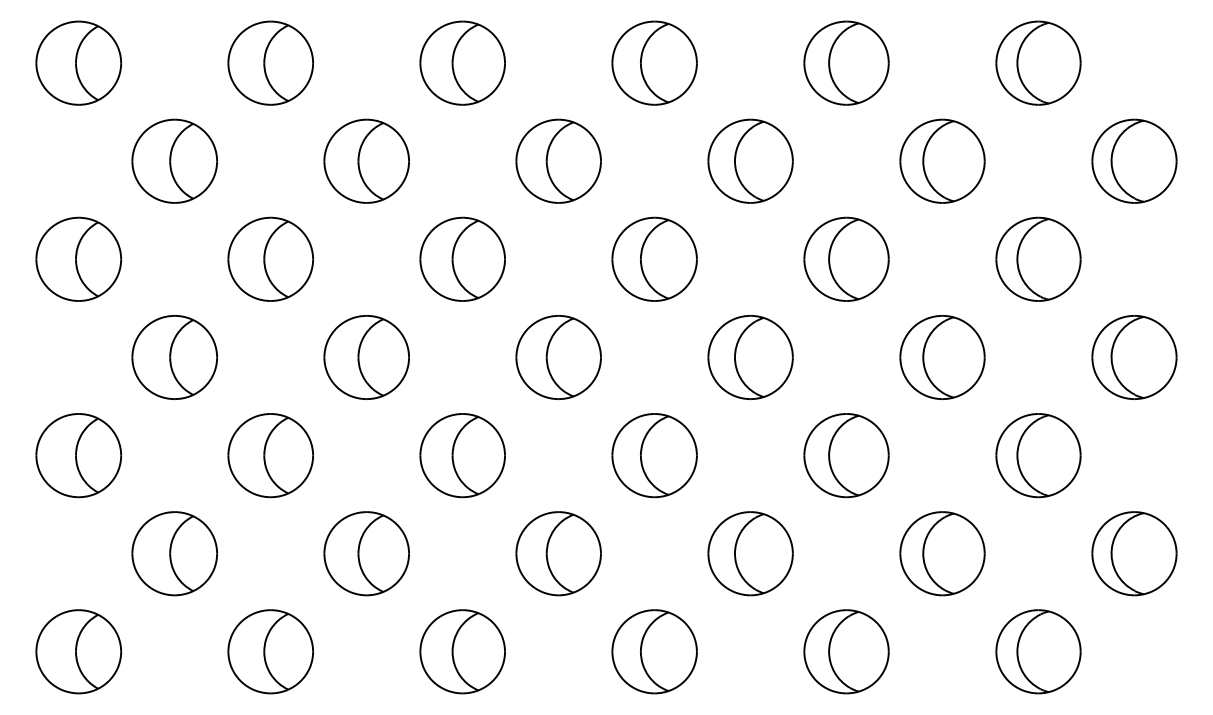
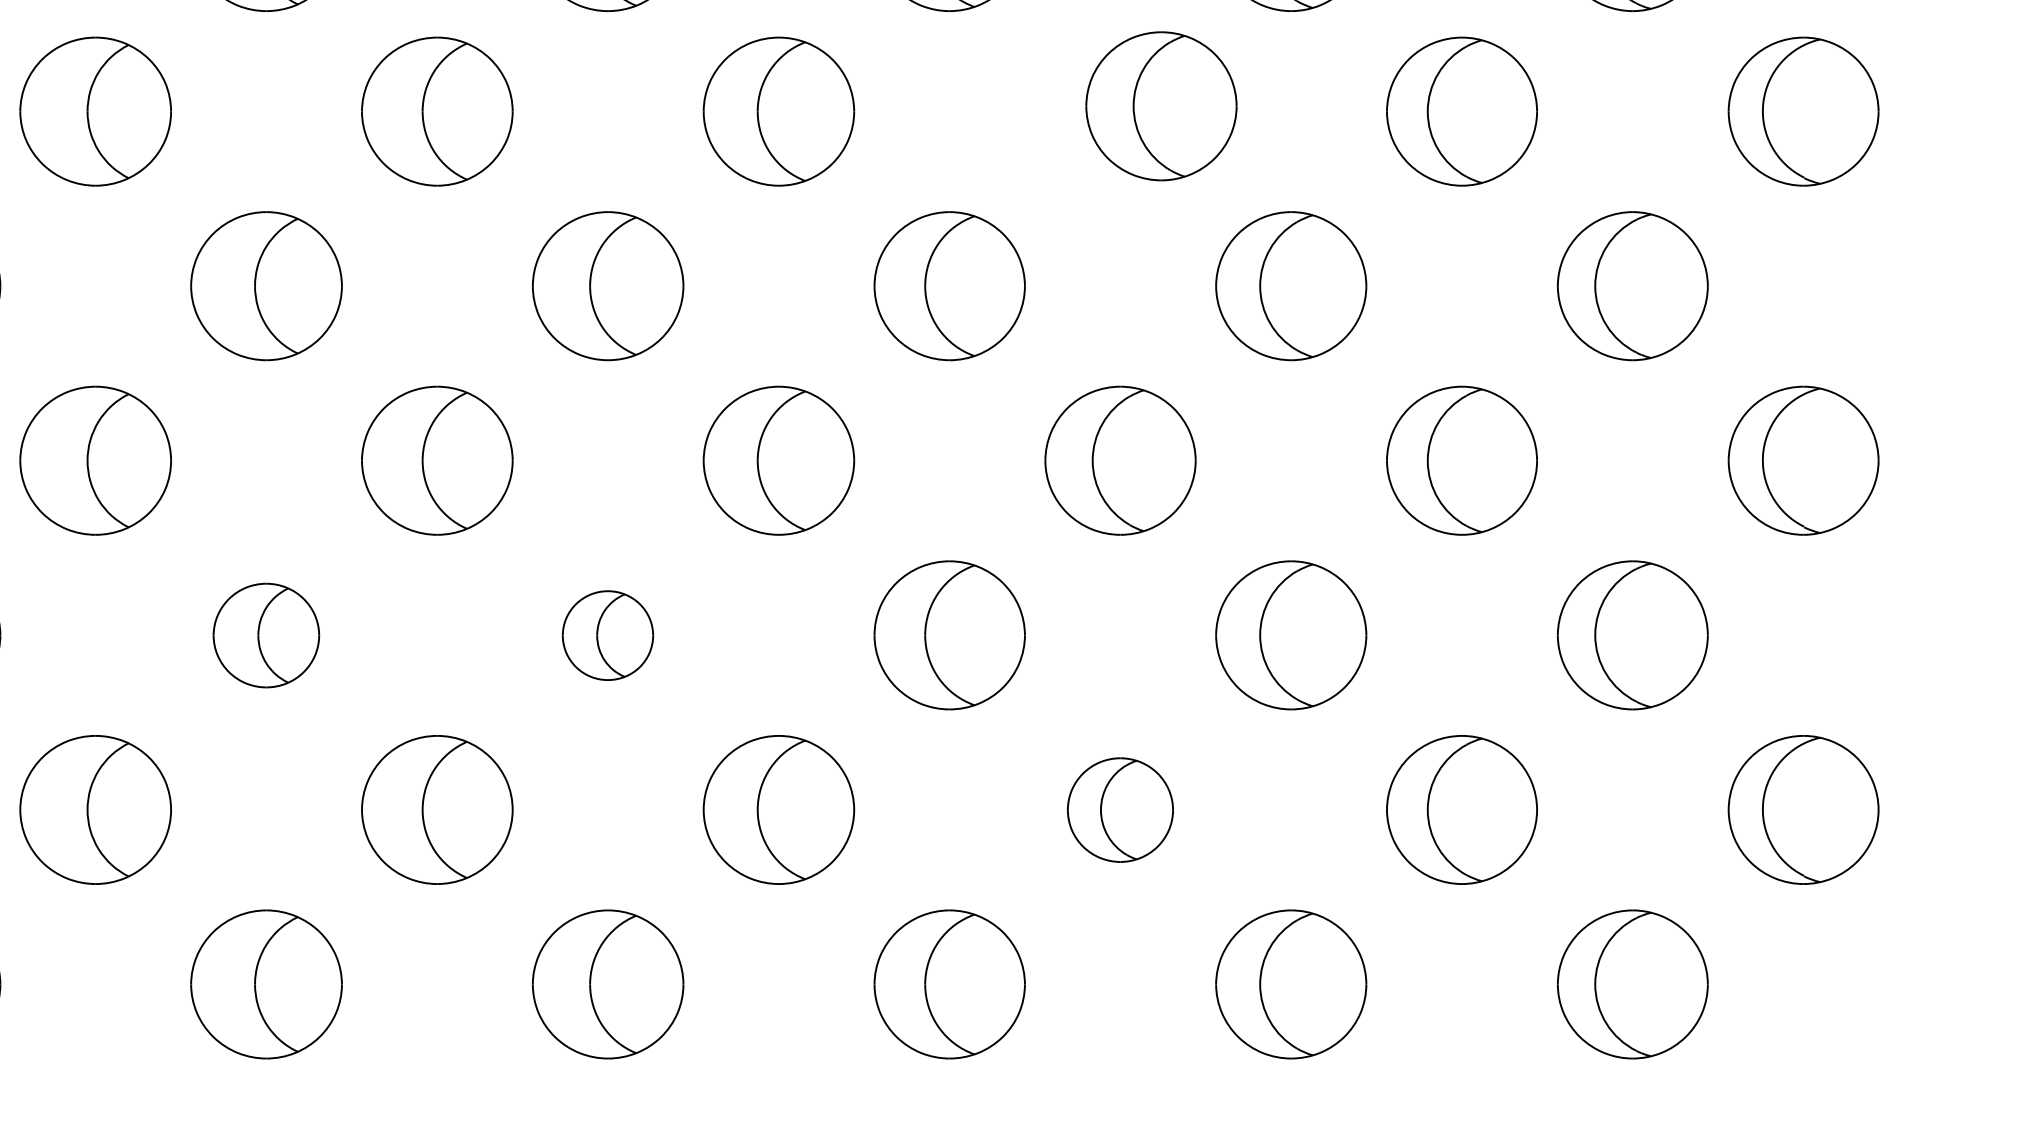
part: (750, 160) -> (1161, 104), moved
part: (270, 455) -> (266, 635), size x0.7
part: (462, 455) -> (607, 635), size x0.6
part: (750, 553) -> (1120, 809), size x0.7

